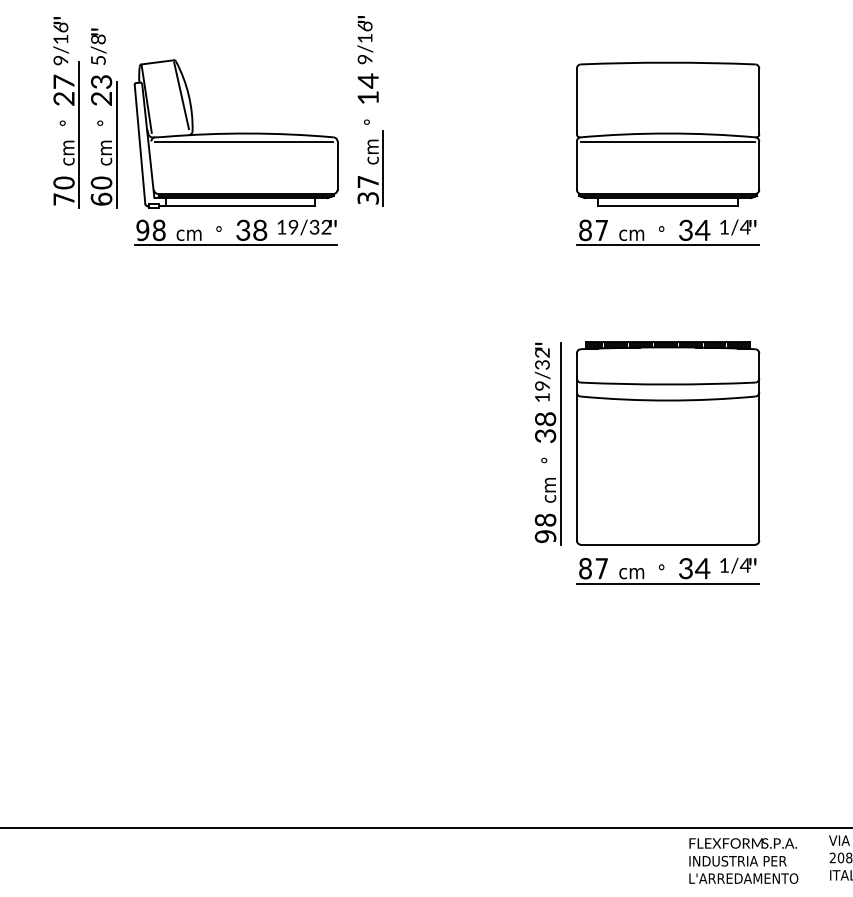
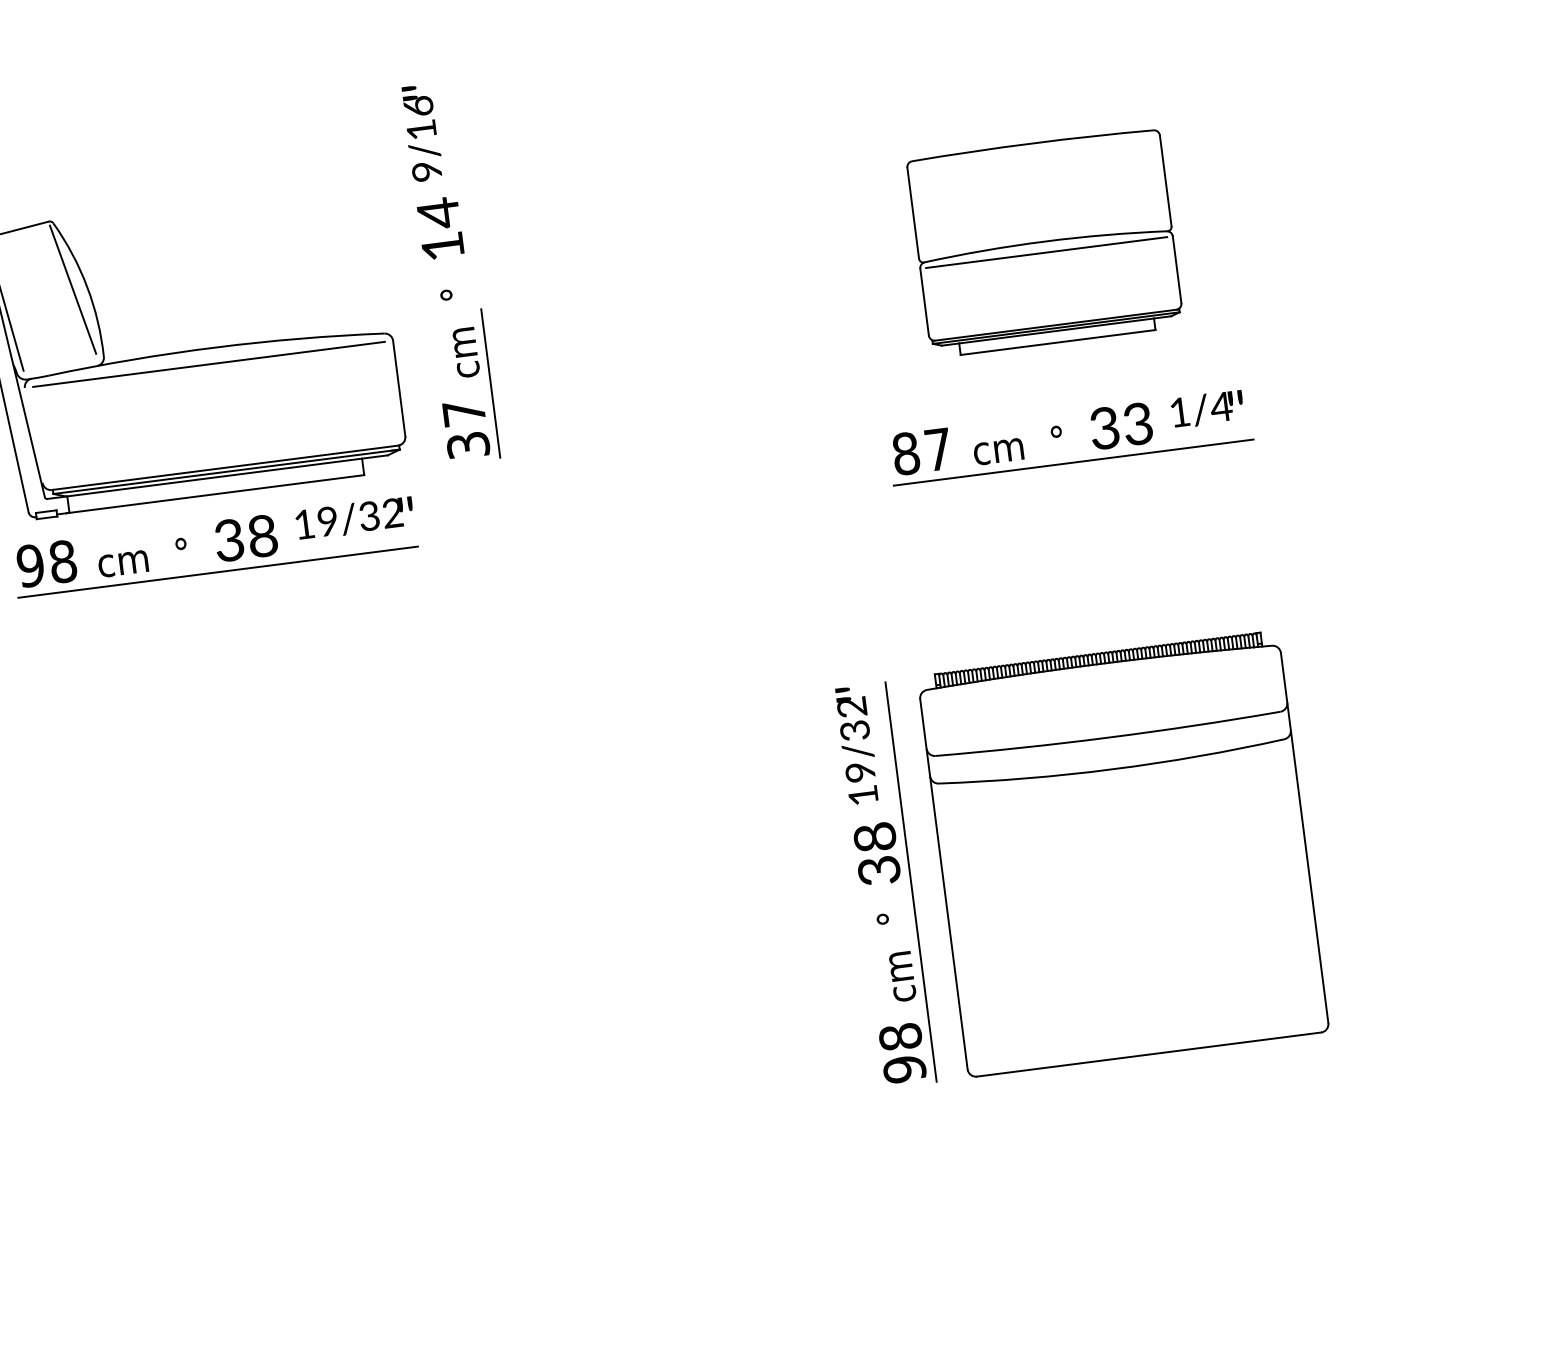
part: (668, 133) -> (1045, 241), size x0.7
text: (702, 229) -> (1137, 422), 34 -> 33
part: (667, 570) -> (1154, 1105), removed

